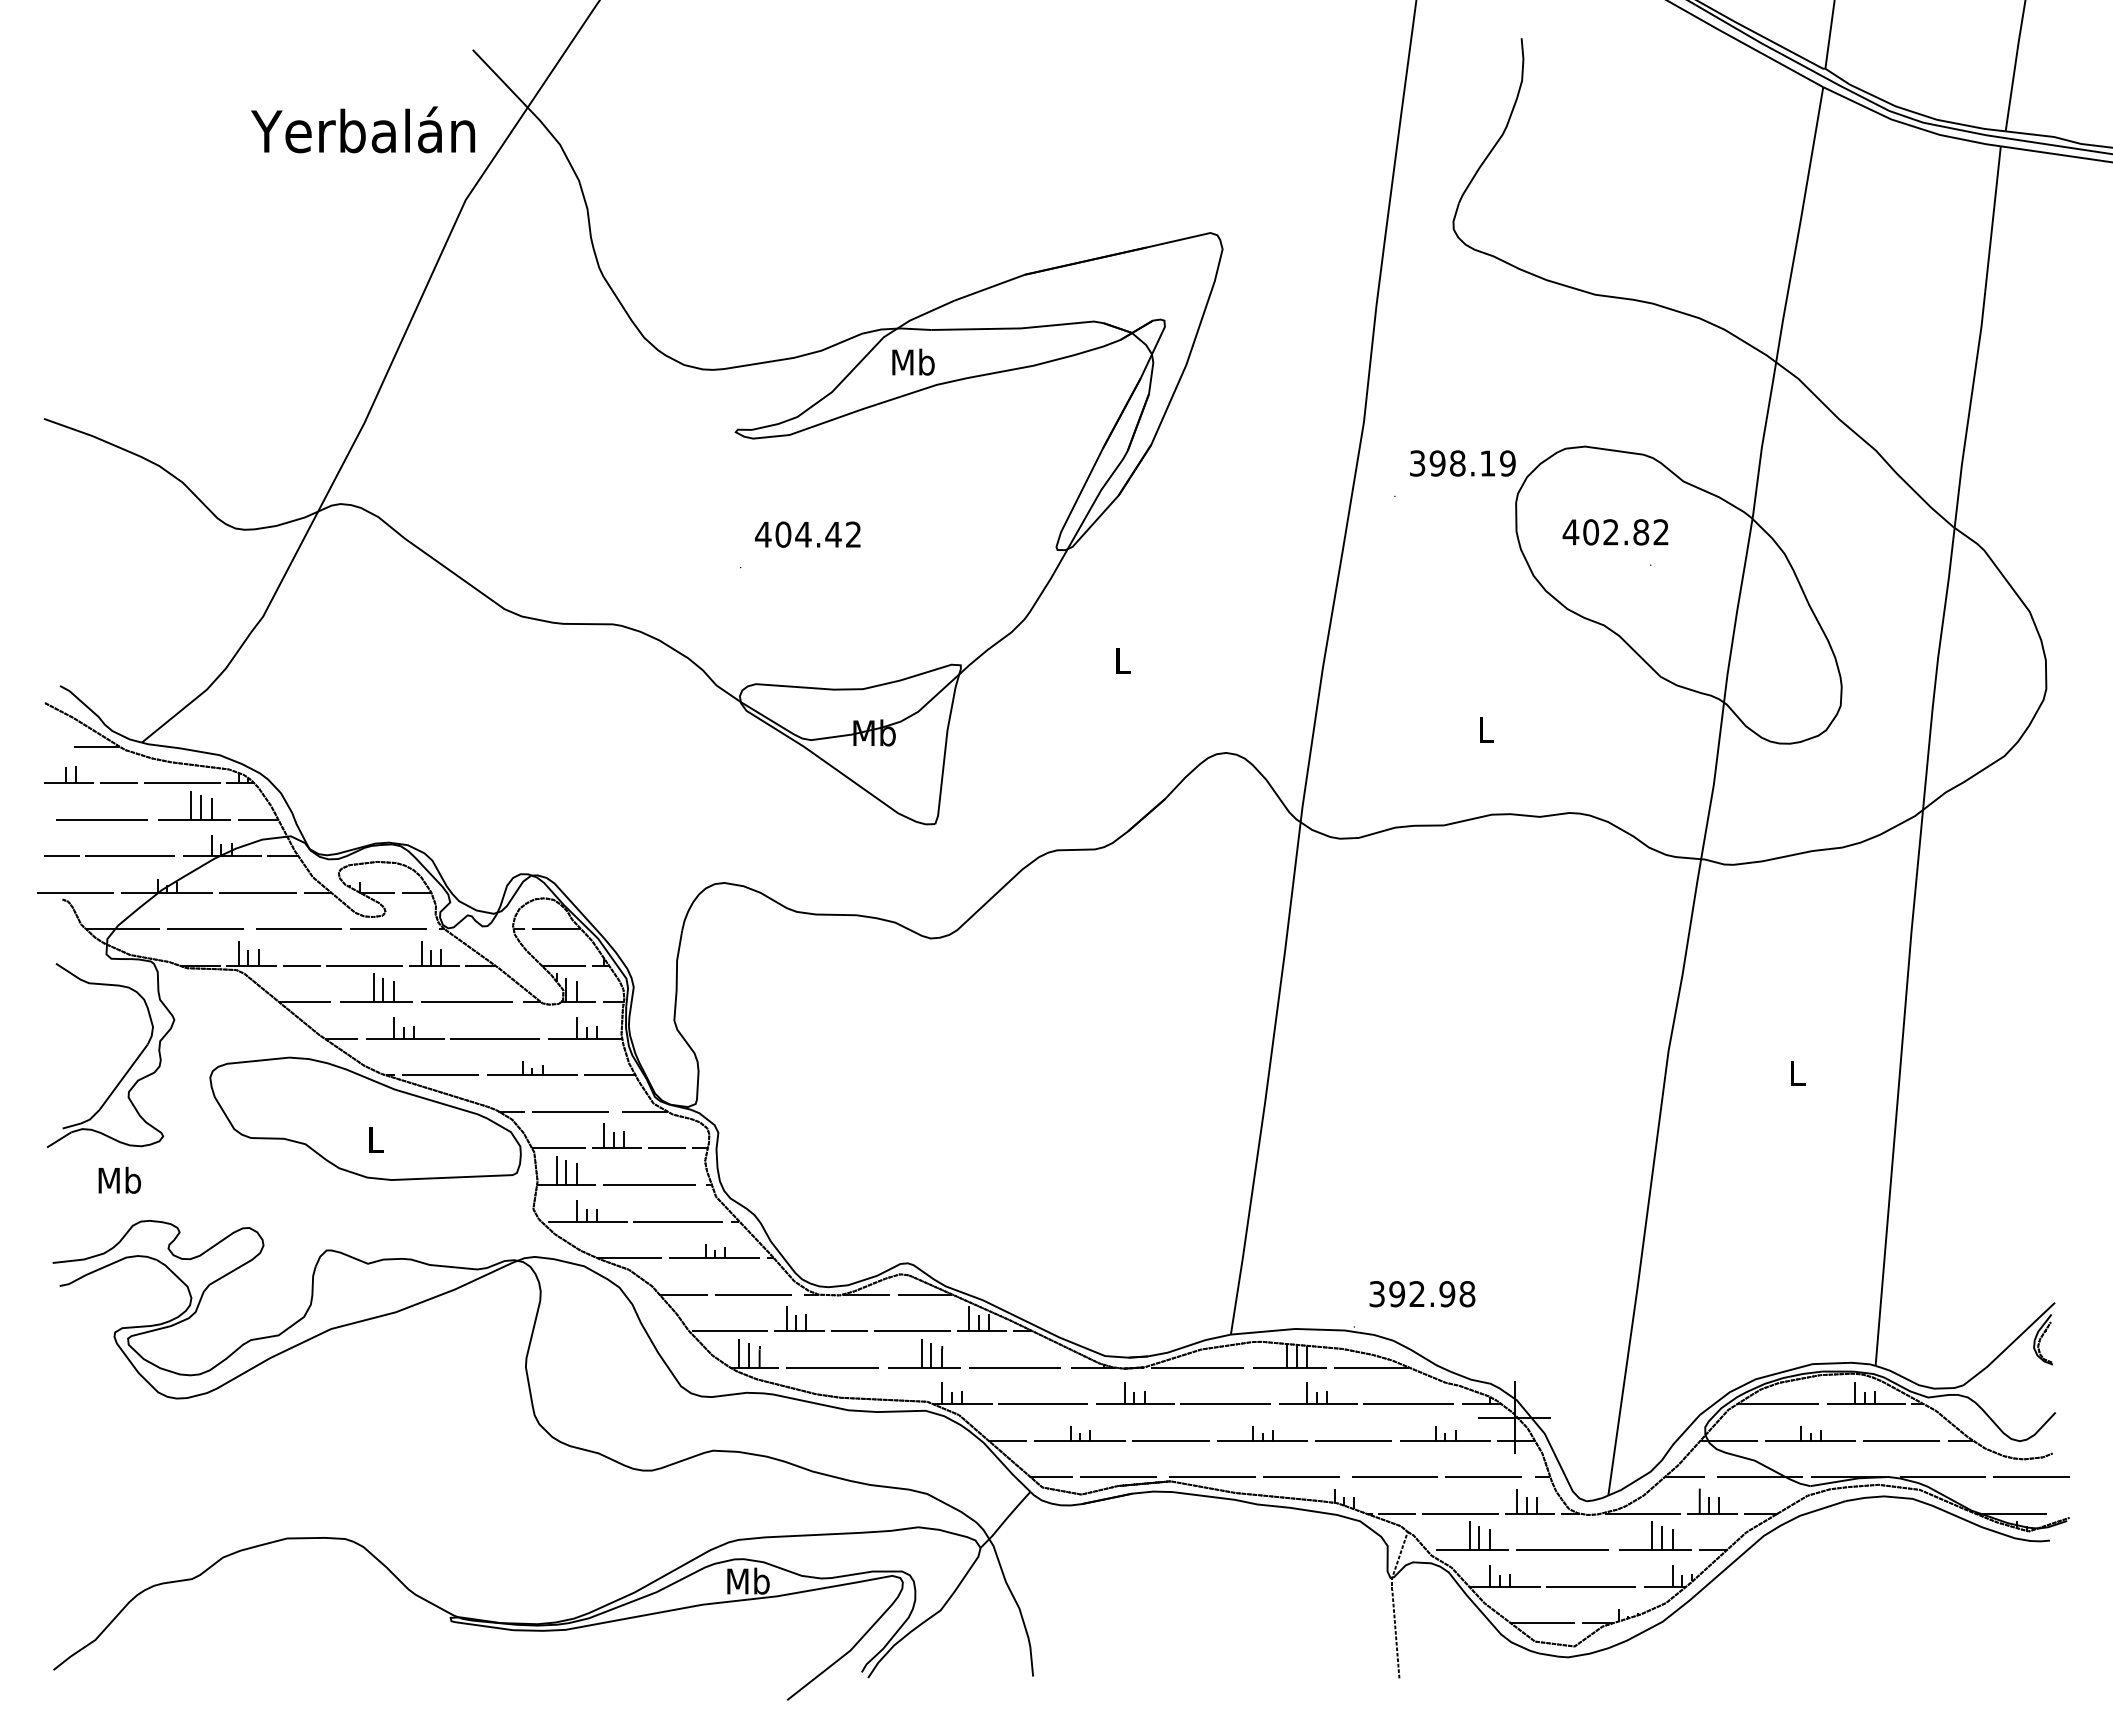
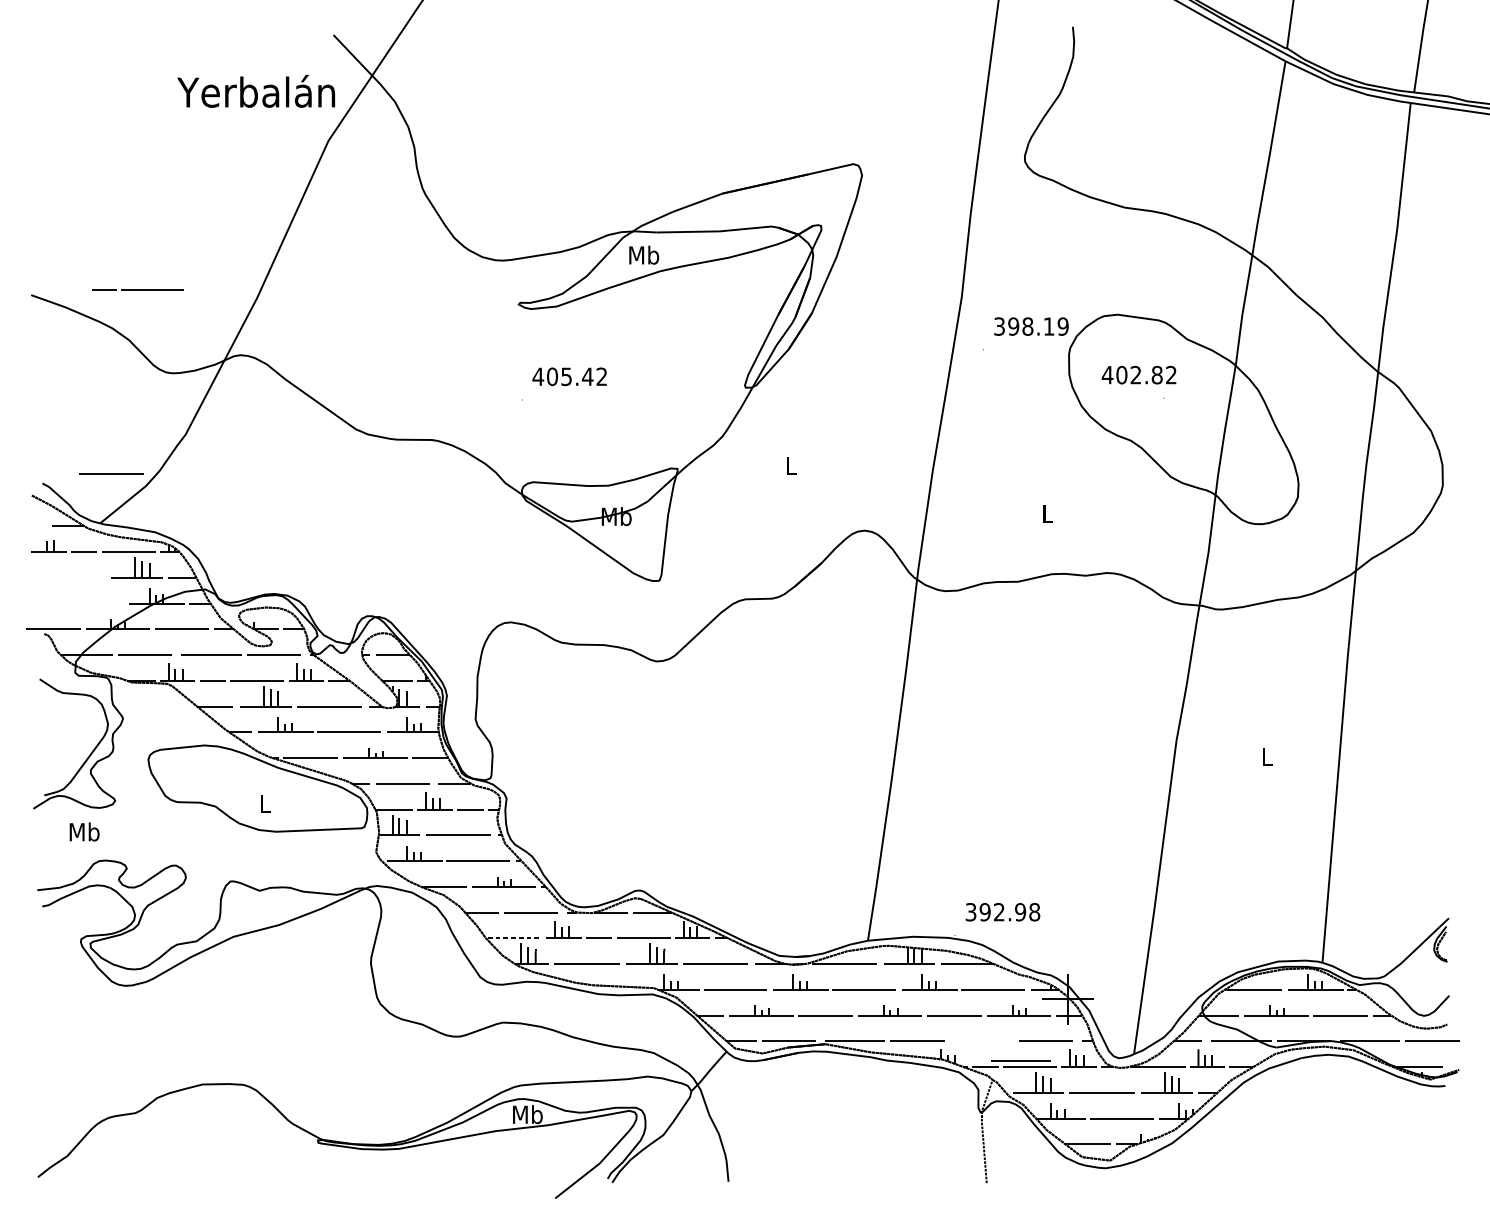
text: (803, 534) -> (566, 376), 404.42 -> 405.42
line: (101, 819) -> (111, 473), moved
line: (109, 855) -> (137, 289), moved
line: (730, 1331) -> (515, 938), solid -> dashed
line: (1394, 1476) -> (1020, 1060), moved

